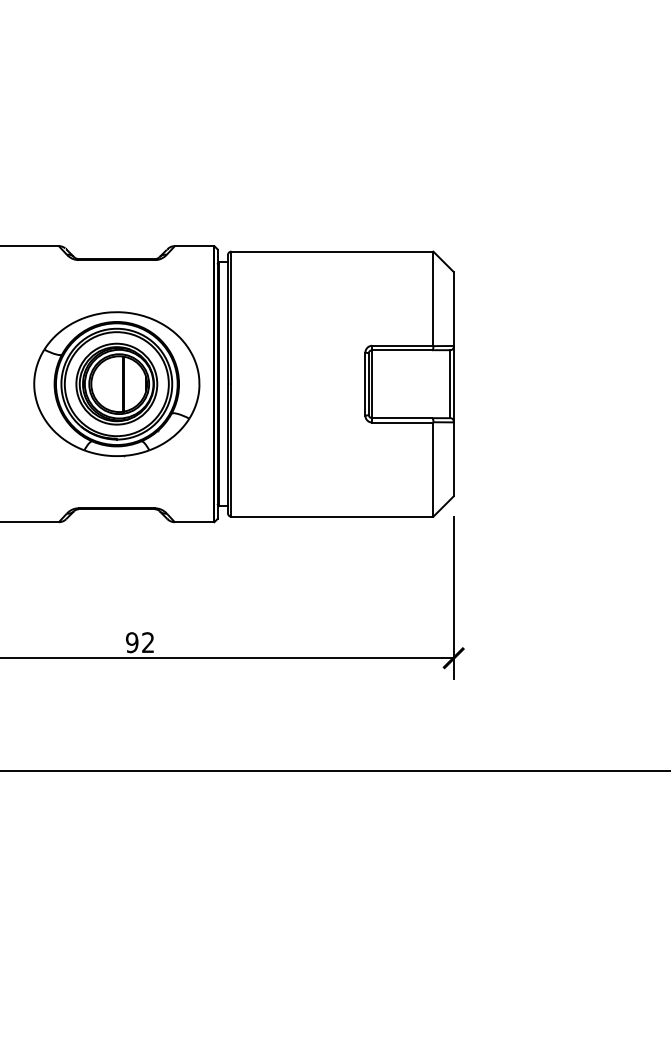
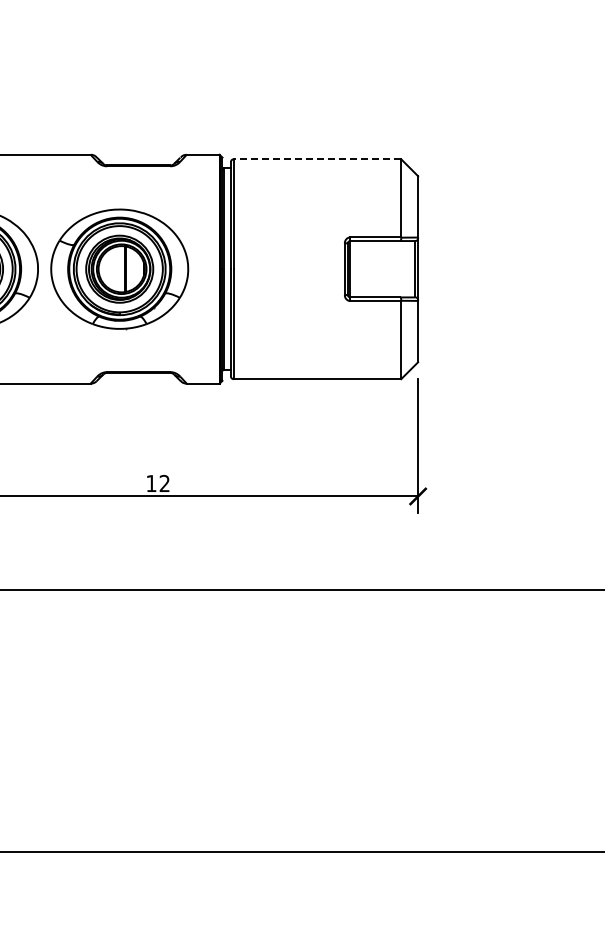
line: (332, 251) -> (317, 159), solid -> dashed
part: (116, 384) -> (119, 269), moved
text: (132, 642) -> (151, 483), 92 -> 12

